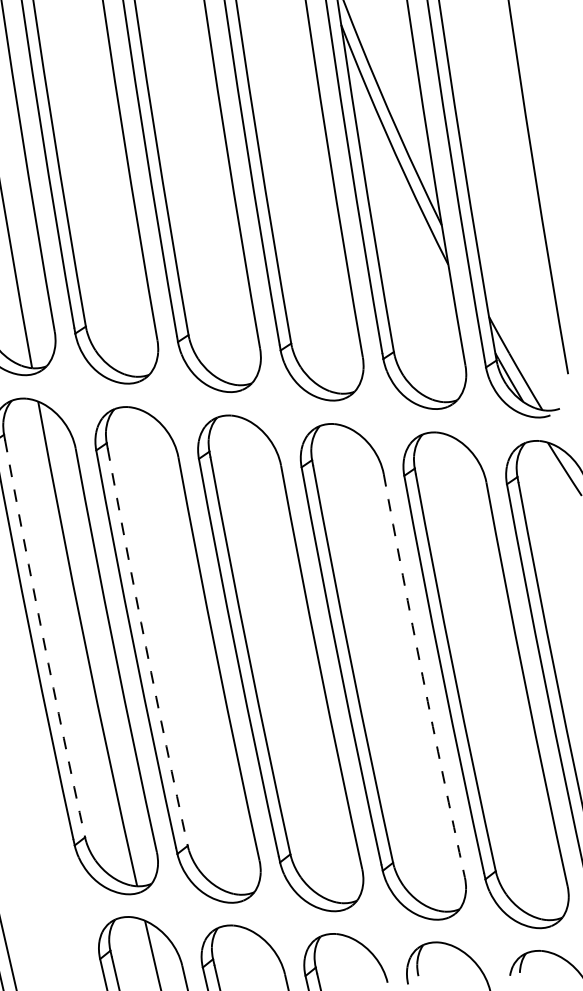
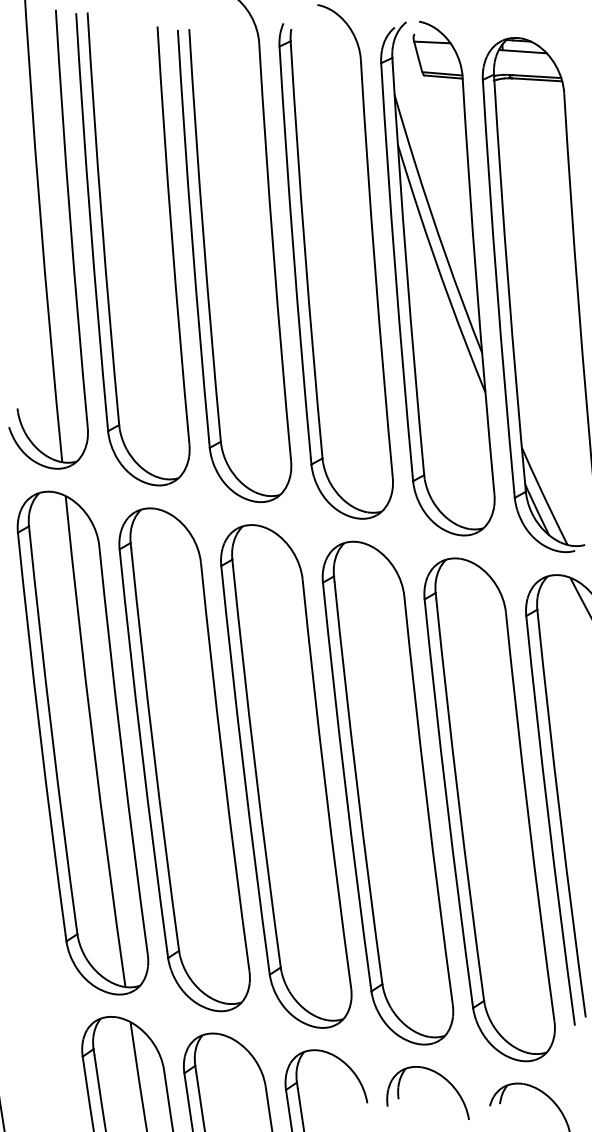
arc: (43, 639) -> (51, 733), dashed -> solid
arc: (146, 647) -> (153, 749), dashed -> solid
arc: (422, 676) -> (426, 800), dashed -> solid

